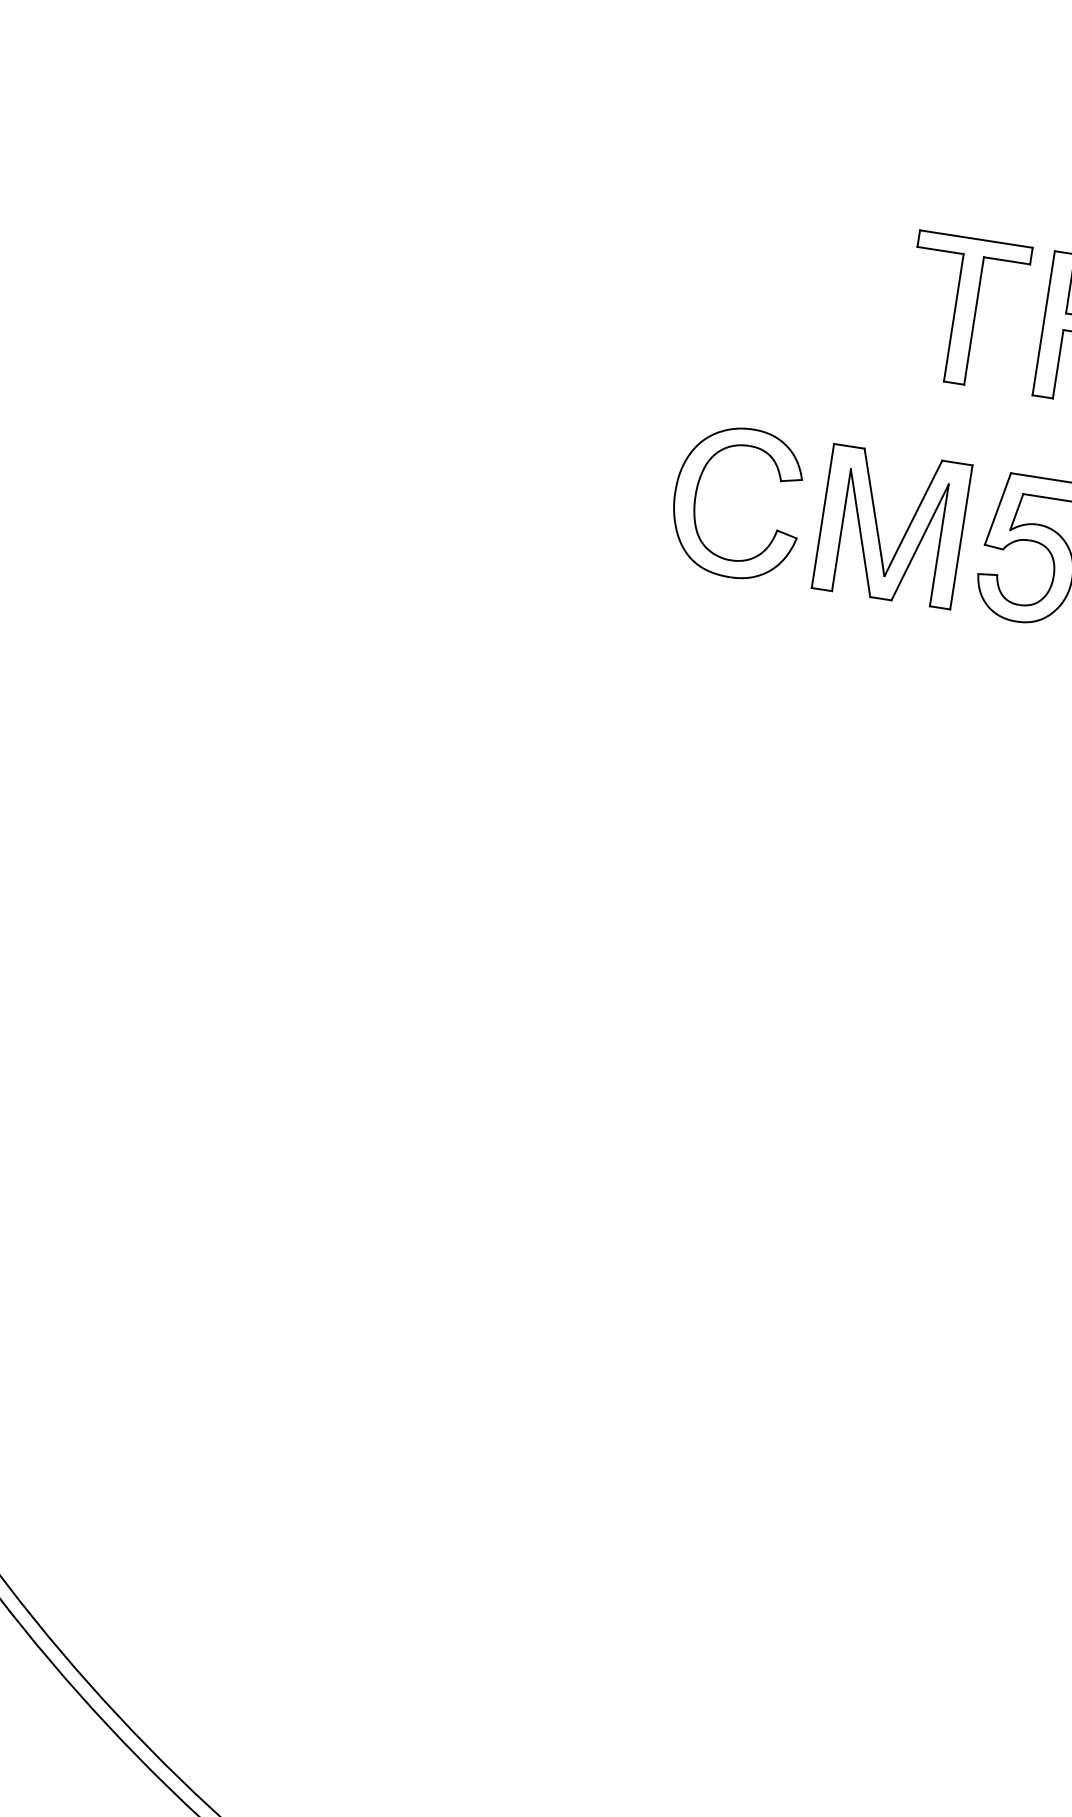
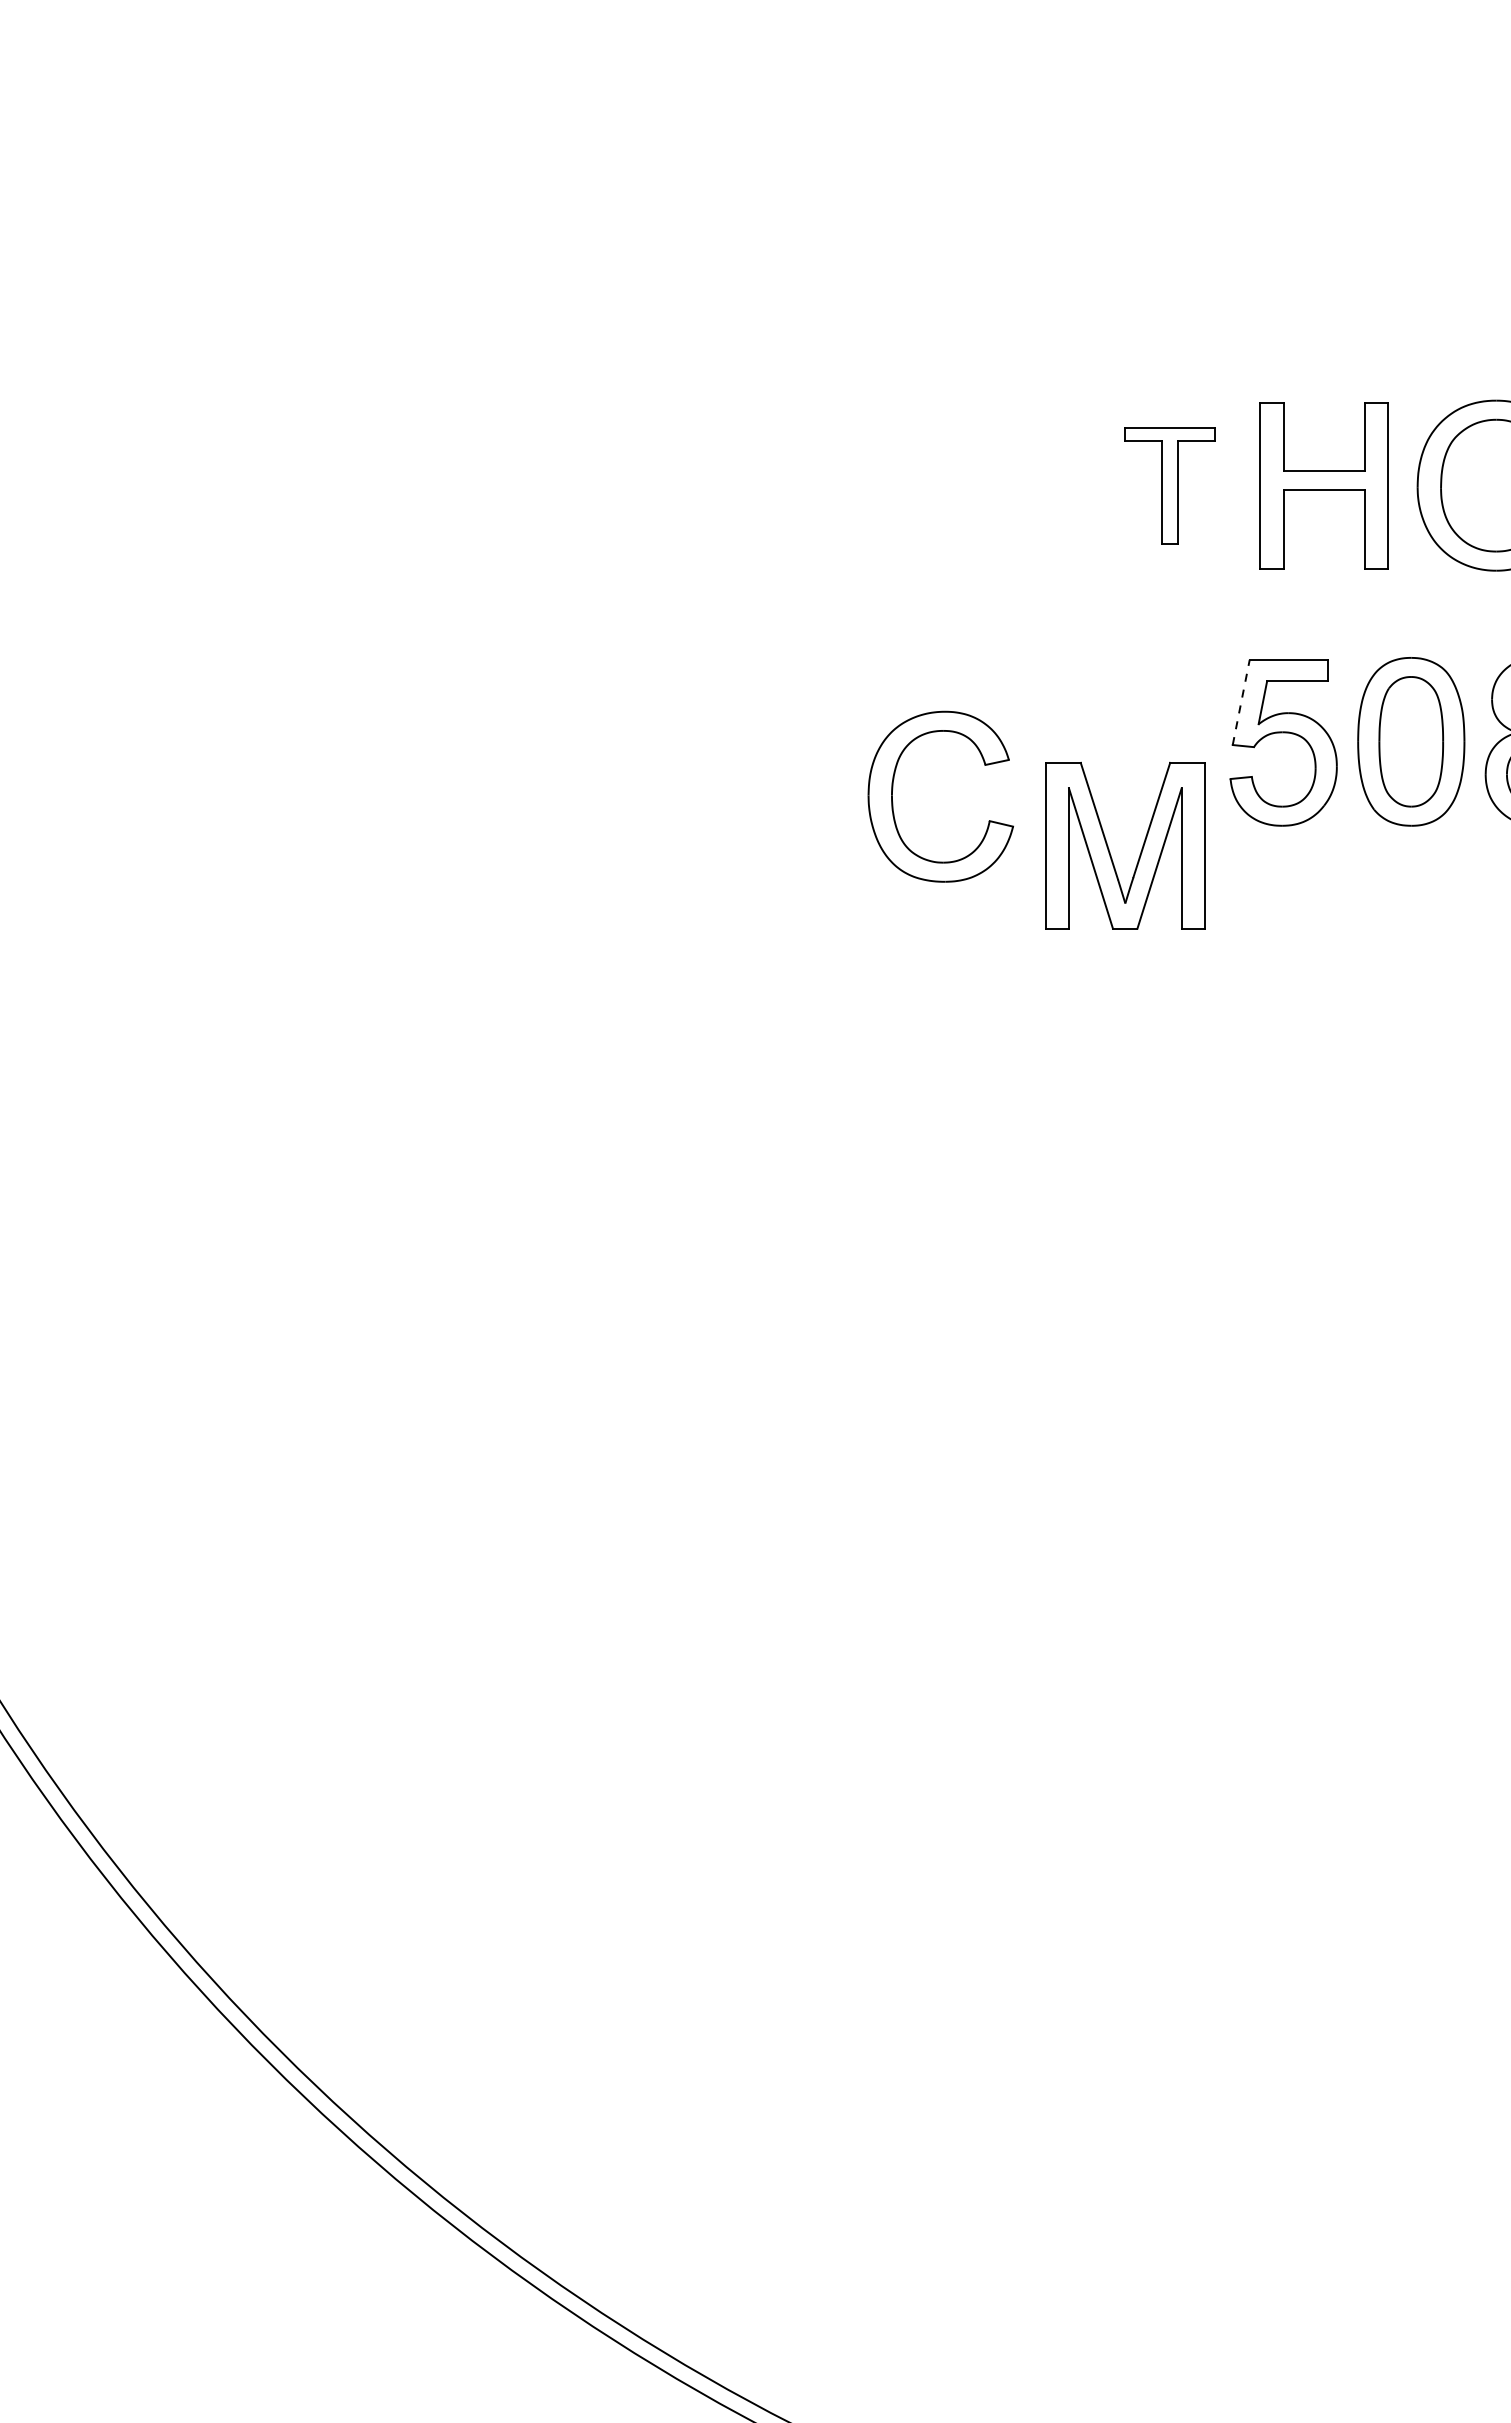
part: (964, 310) -> (1169, 485), size x0.7
part: (696, 501) -> (893, 802), moved
line: (998, 509) -> (1241, 702), solid -> dashed
part: (904, 533) -> (1140, 851), moved

